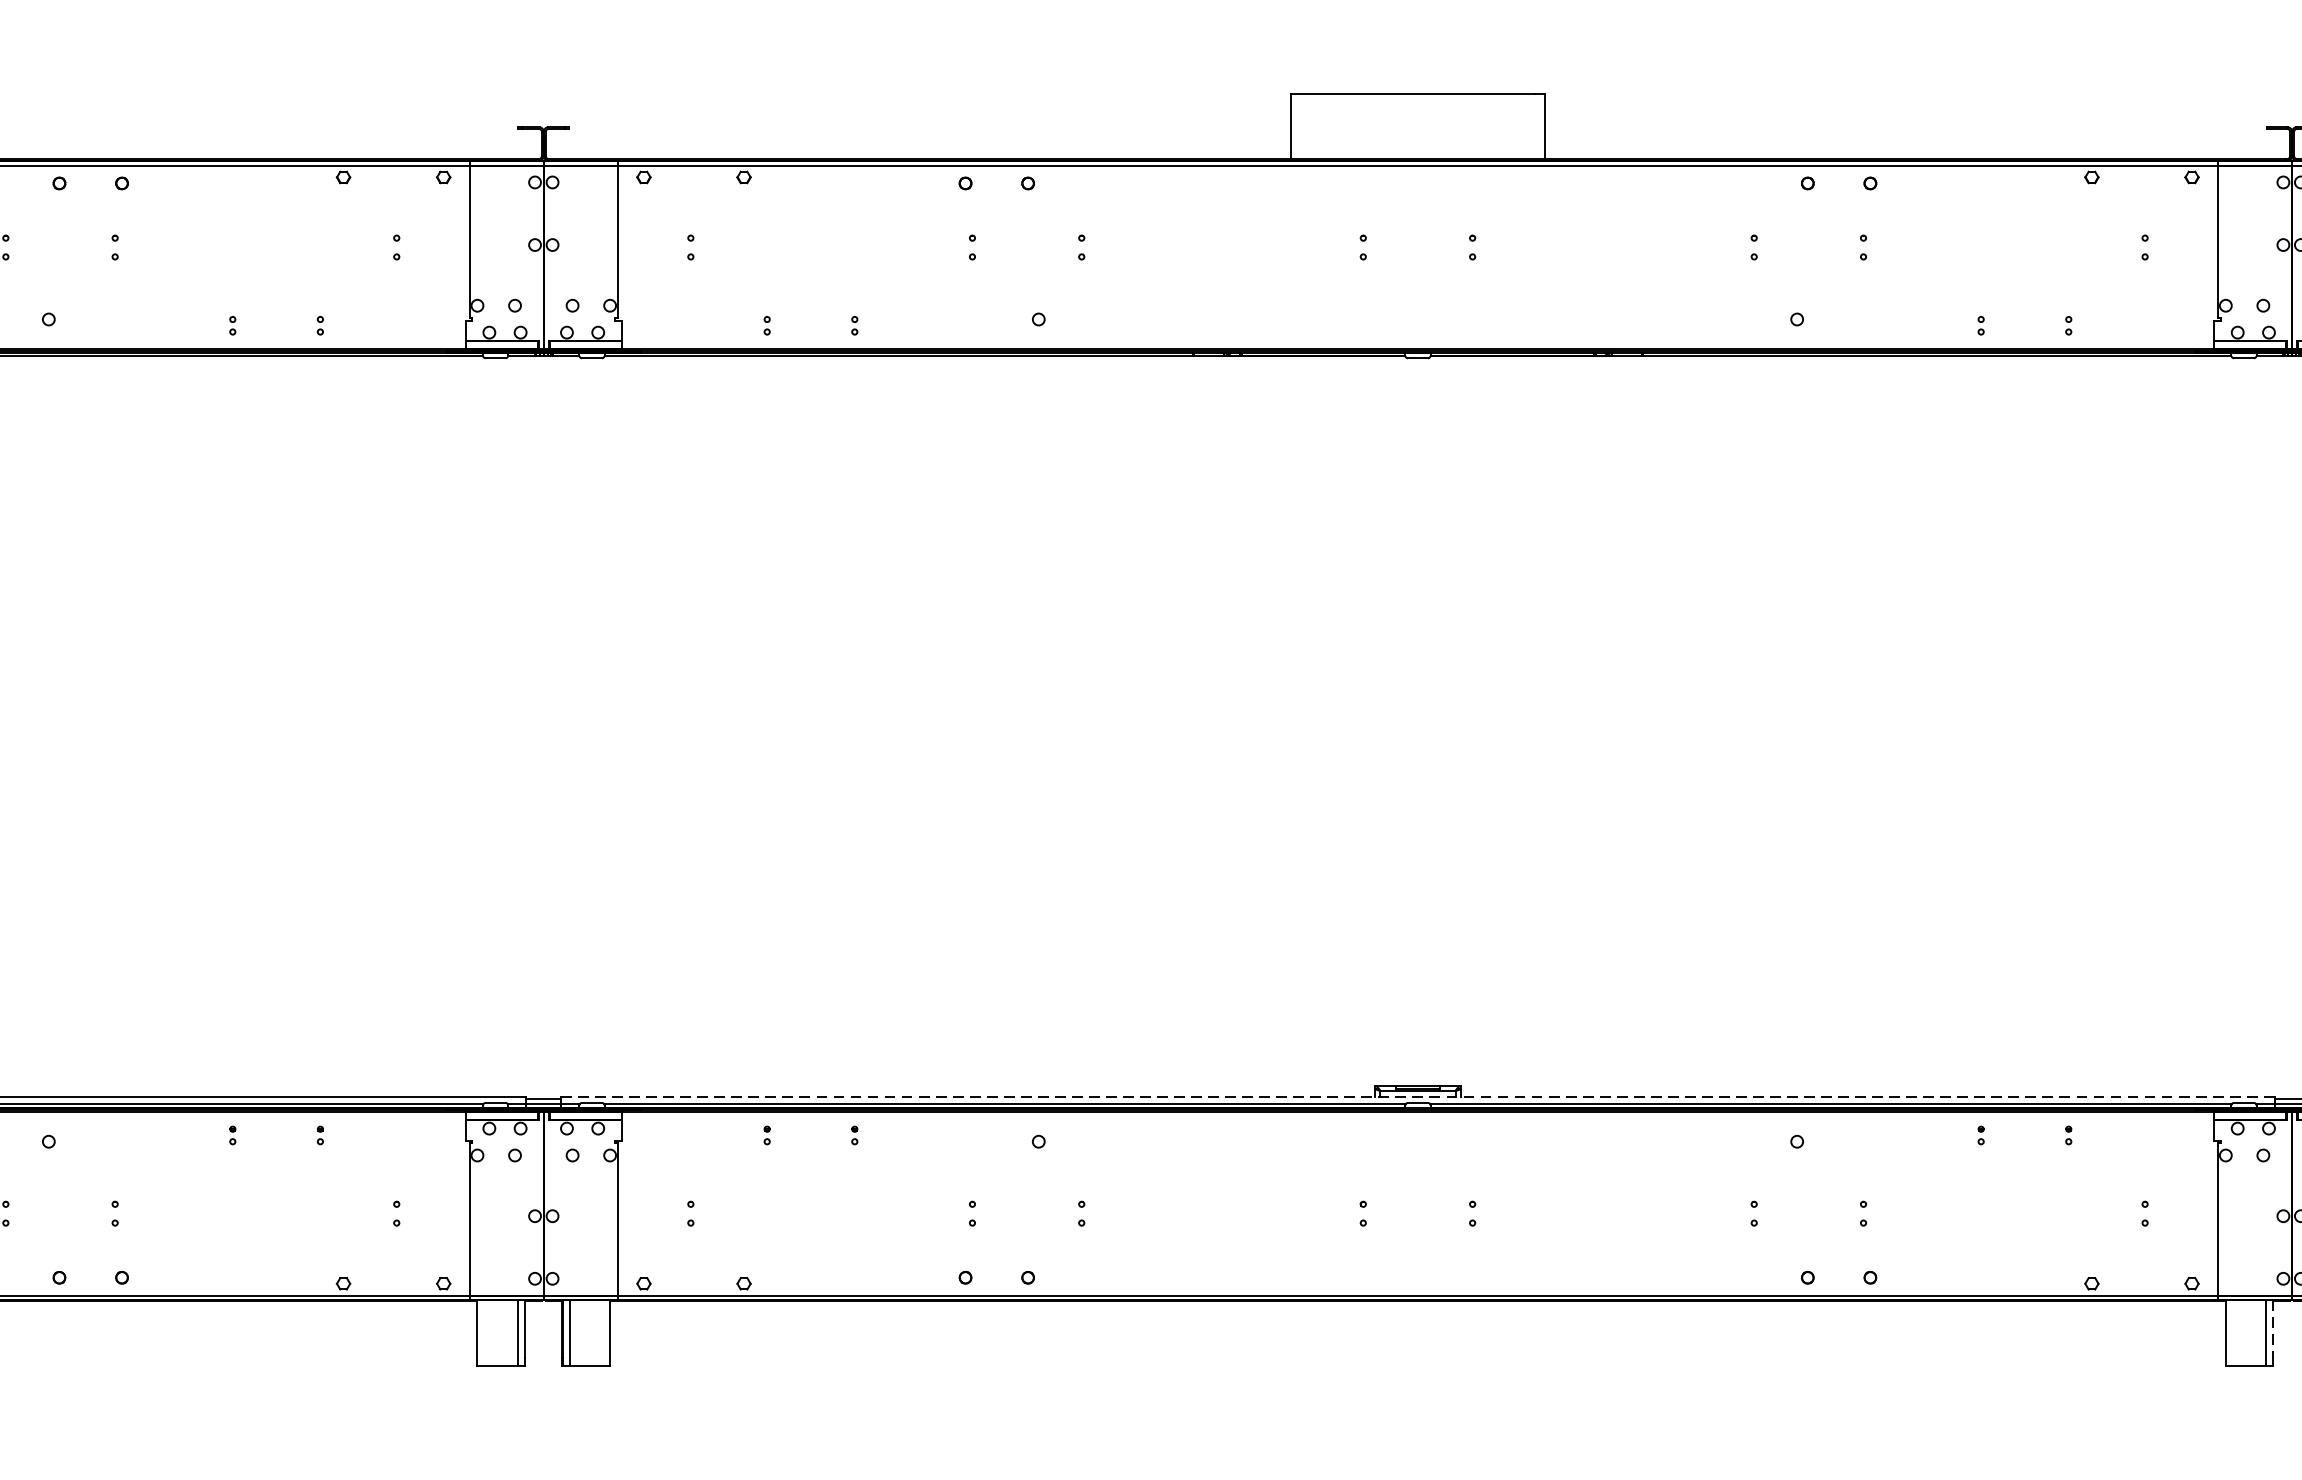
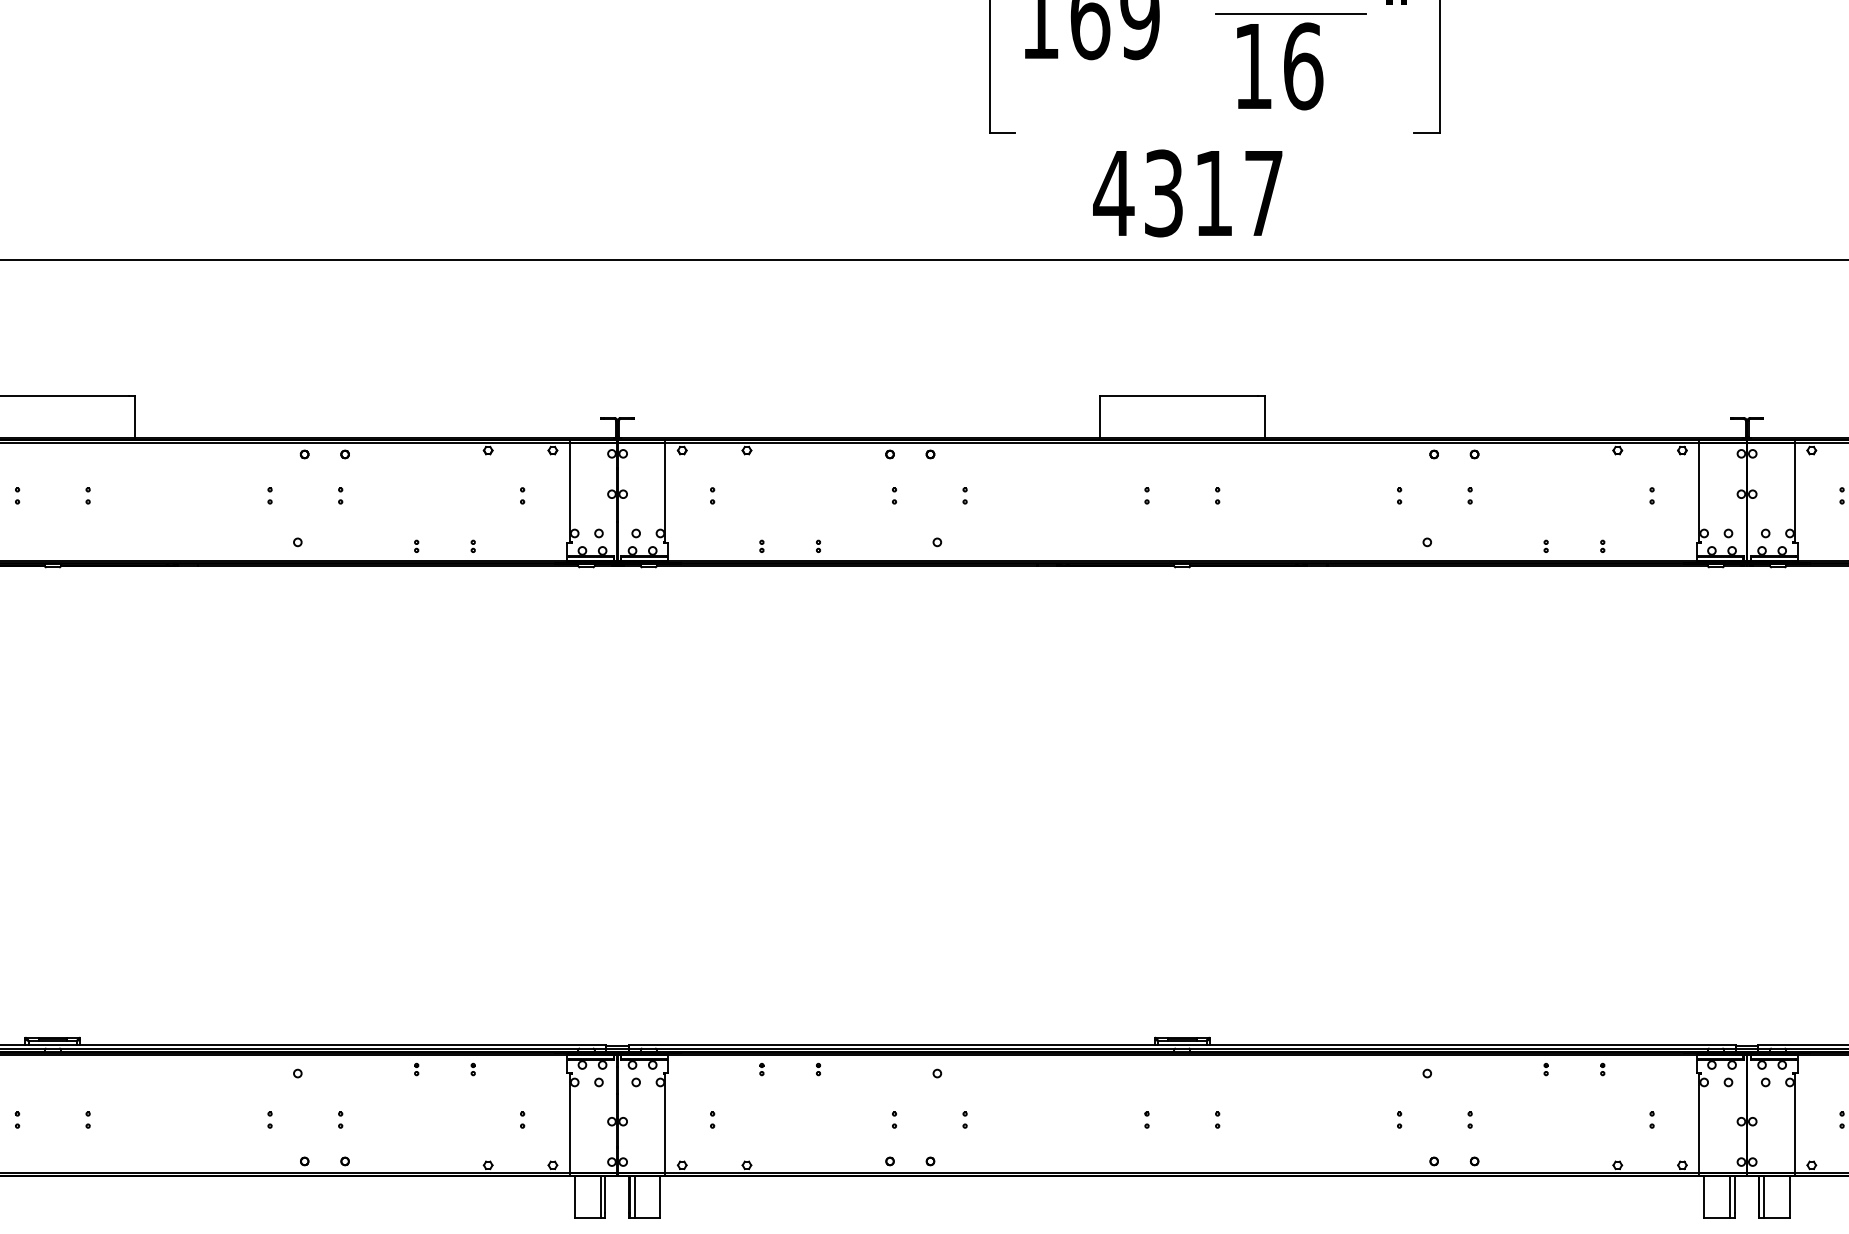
line: (1416, 1096) -> (1181, 1044), dashed -> solid
line: (2272, 1328) -> (1734, 1194), dashed -> solid

